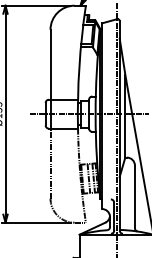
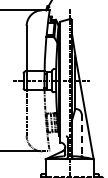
line: (134, 198) -> (81, 135), solid -> dashed

